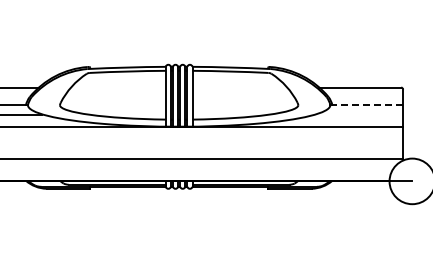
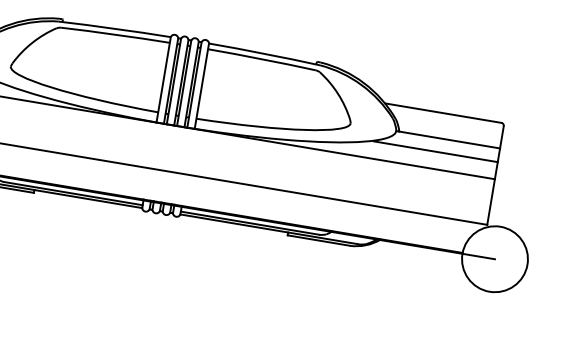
line: (367, 105) -> (449, 140), dashed -> solid
line: (359, 114) -> (435, 151), added

